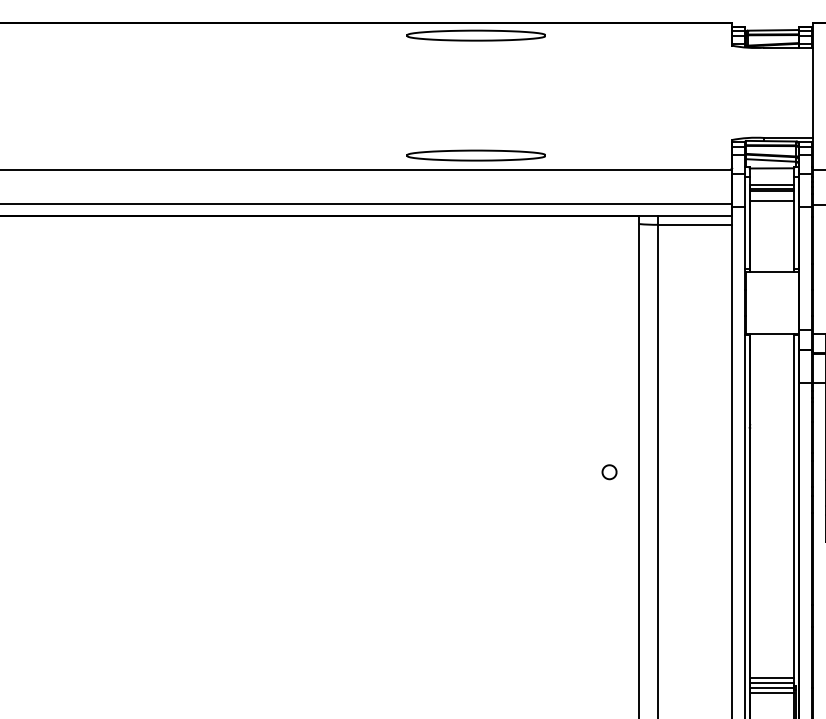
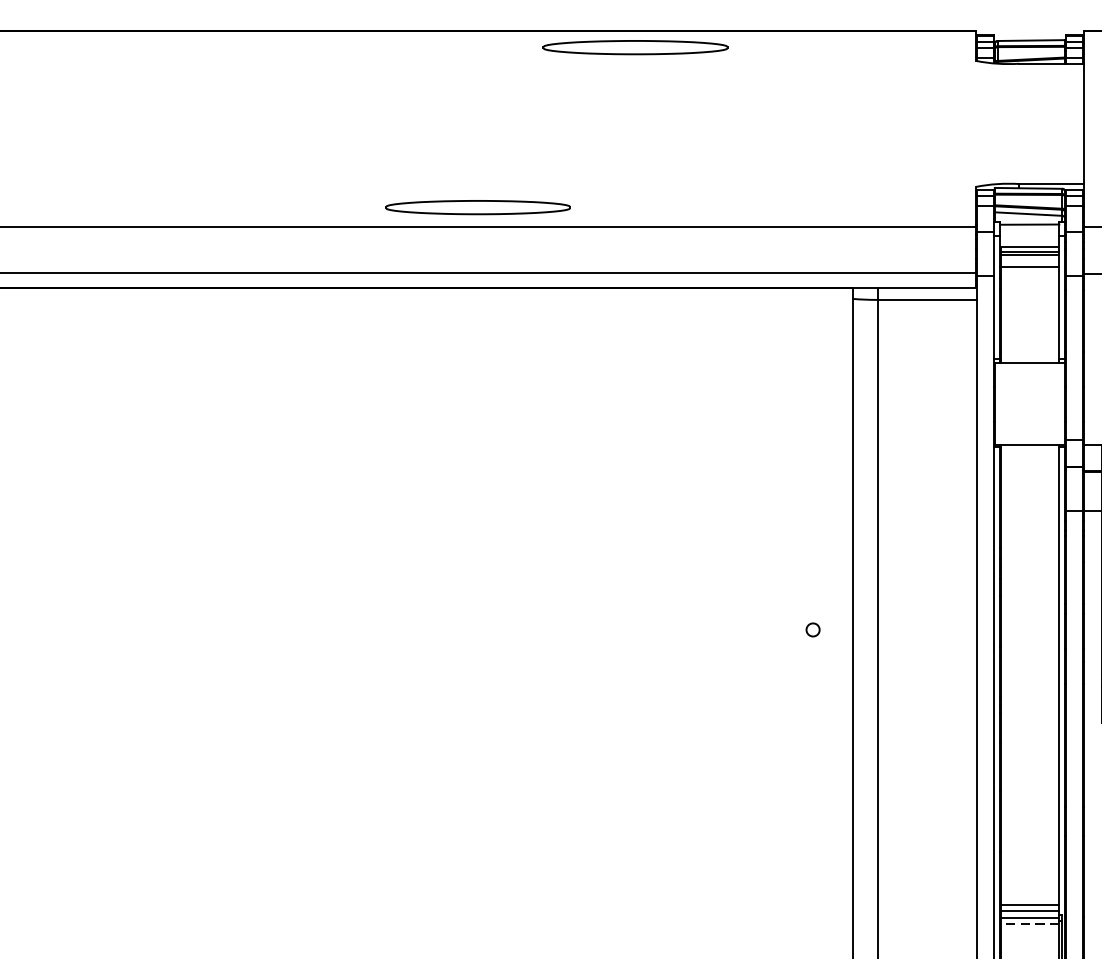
part: (475, 155) -> (476, 207), moved
part: (609, 472) -> (813, 630), size x0.7
line: (772, 692) -> (1030, 923), solid -> dashed

